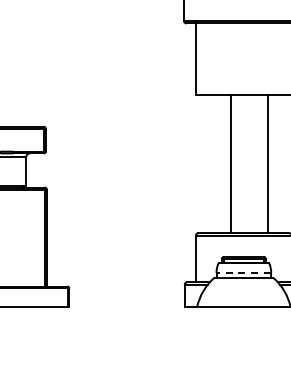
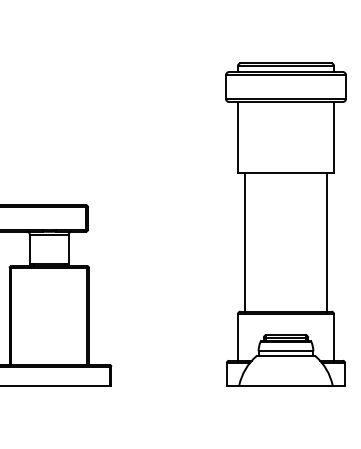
line: (231, 163) -> (244, 241), moved
line: (268, 163) -> (327, 241), moved
line: (243, 273) -> (285, 351), dashed -> solid

